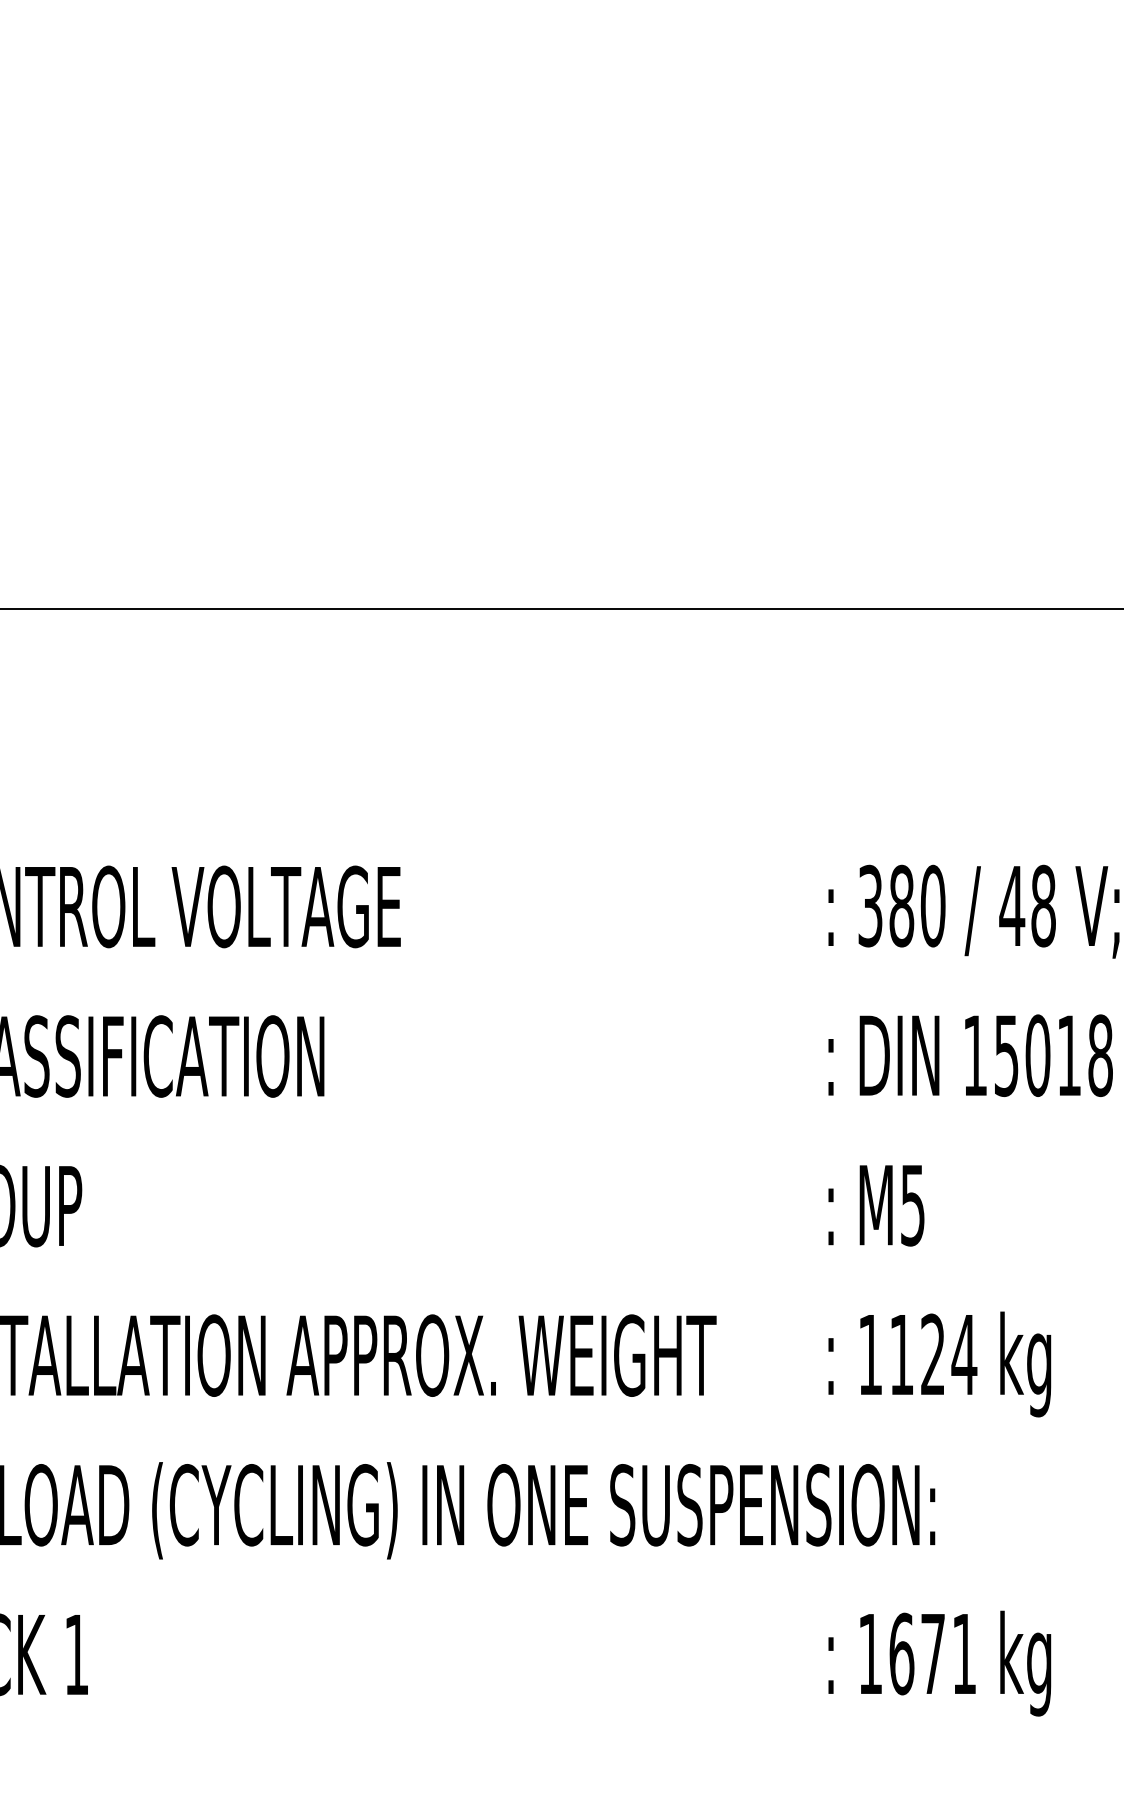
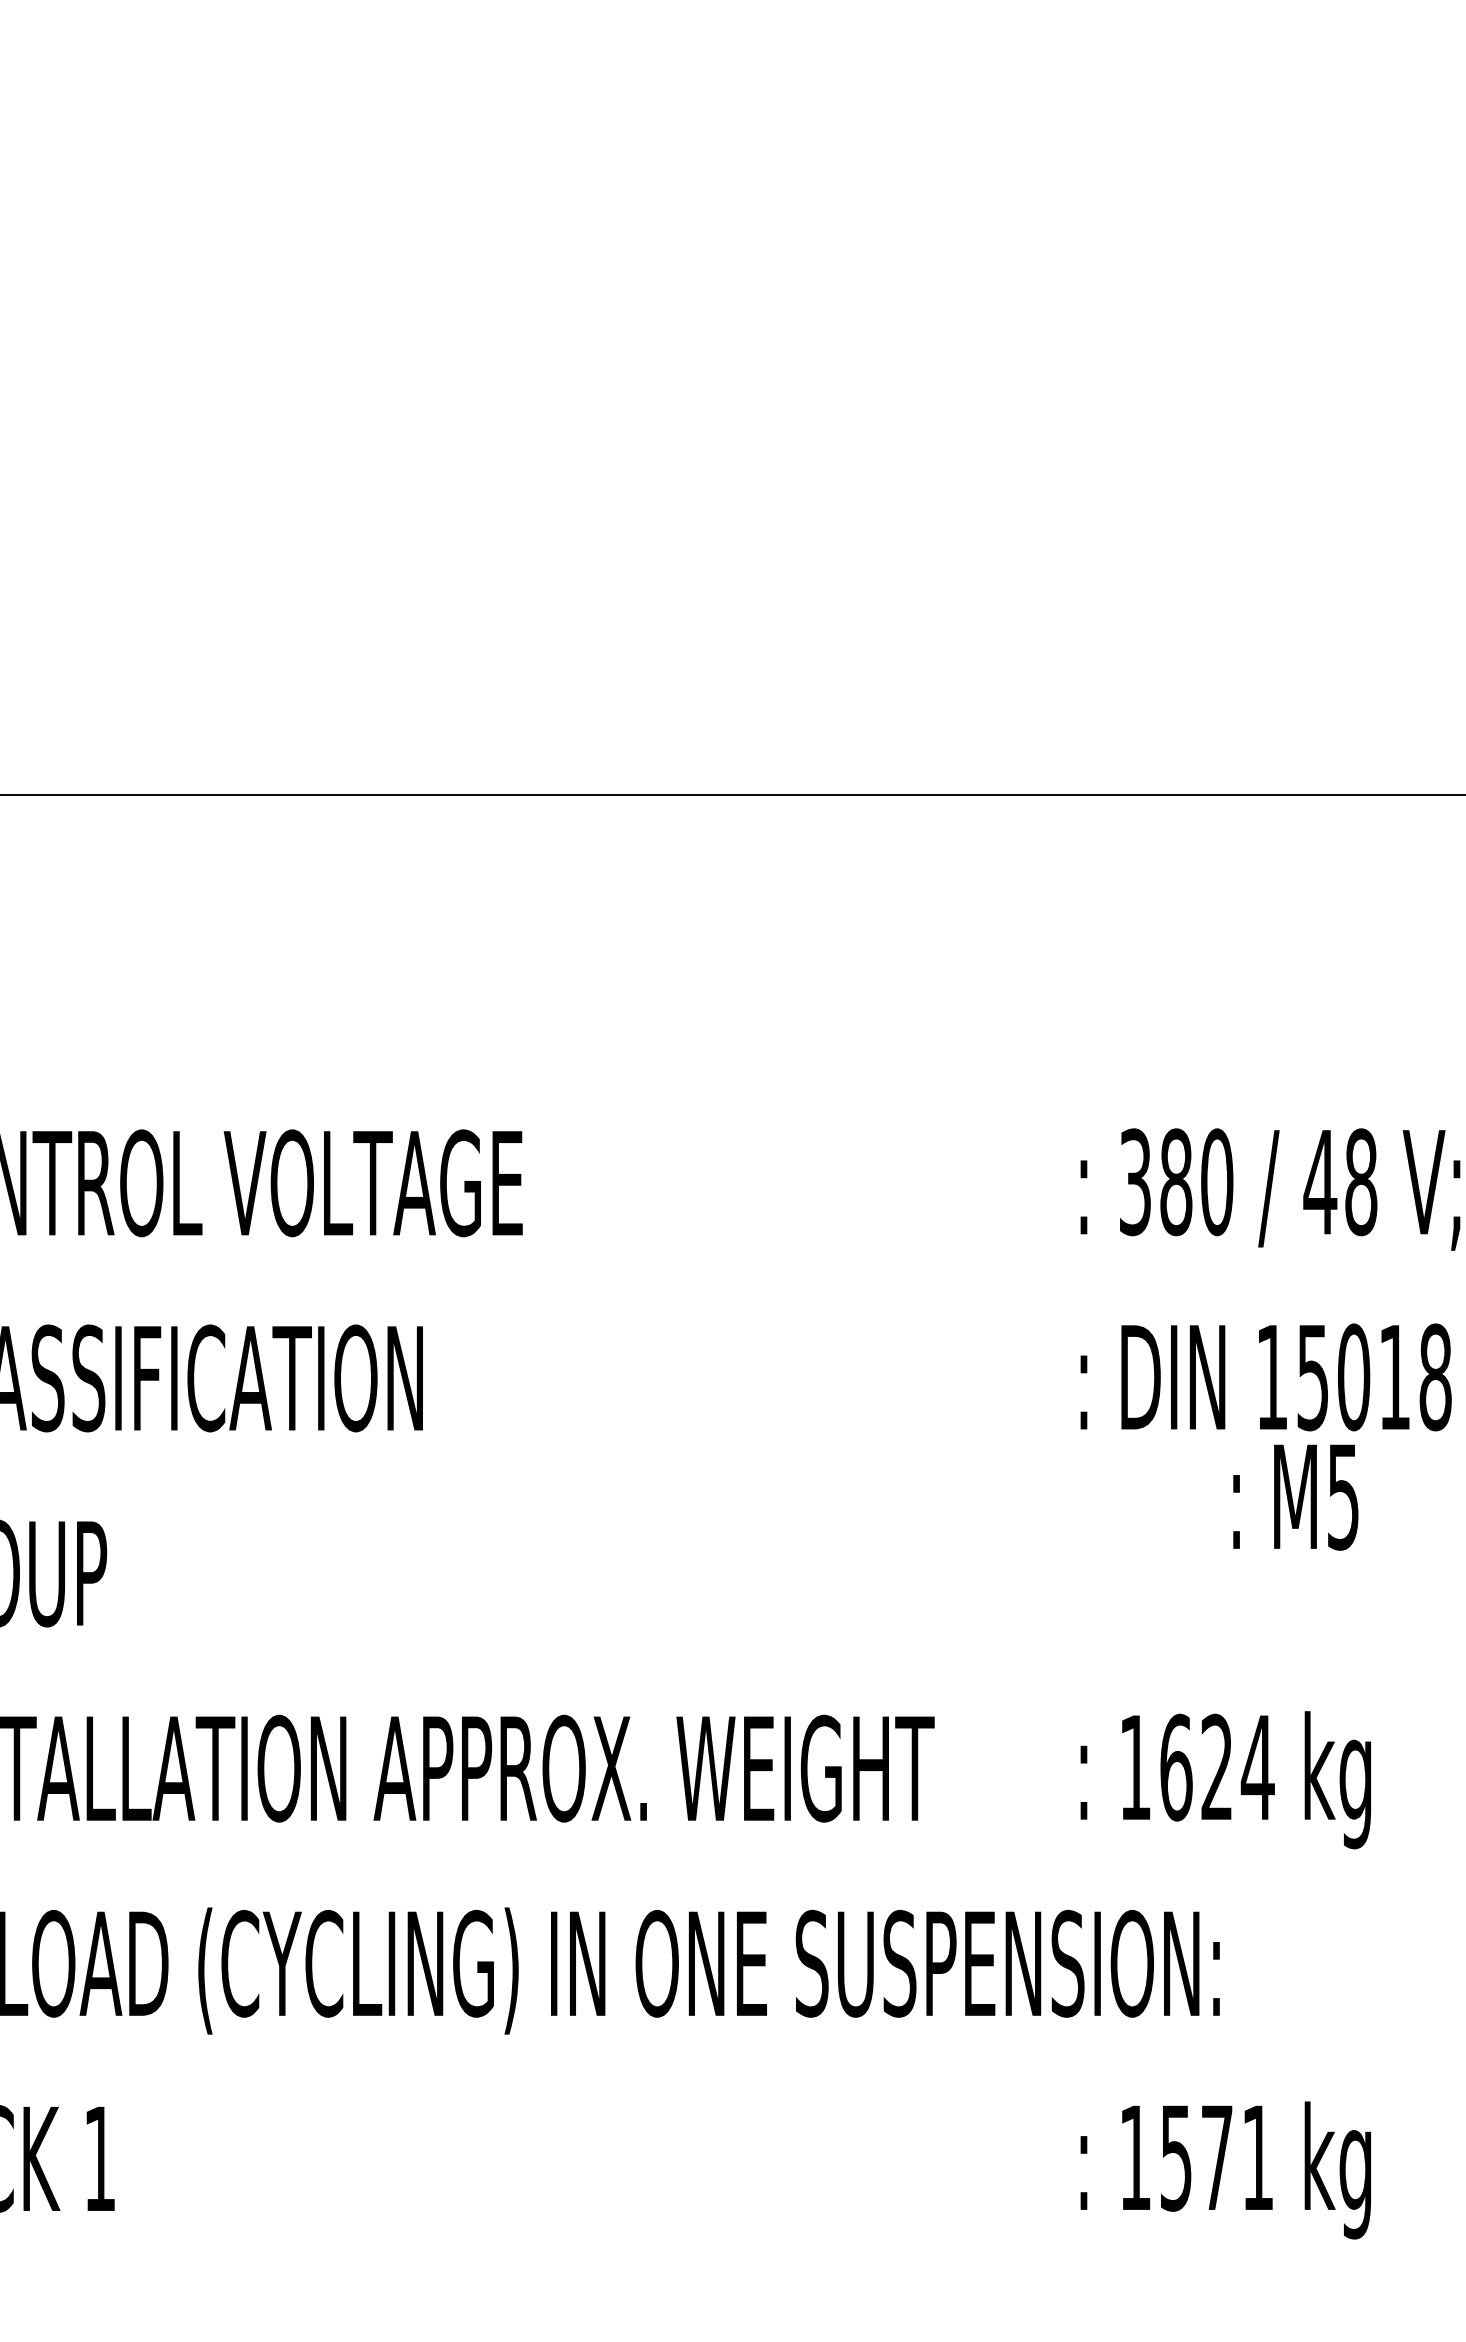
text: (876, 1205) -> (1295, 1497), moved
text: (901, 1354) -> (1175, 1767), 1124 -> 1624
text: (901, 1653) -> (1175, 2157), 1671 -> 1571

